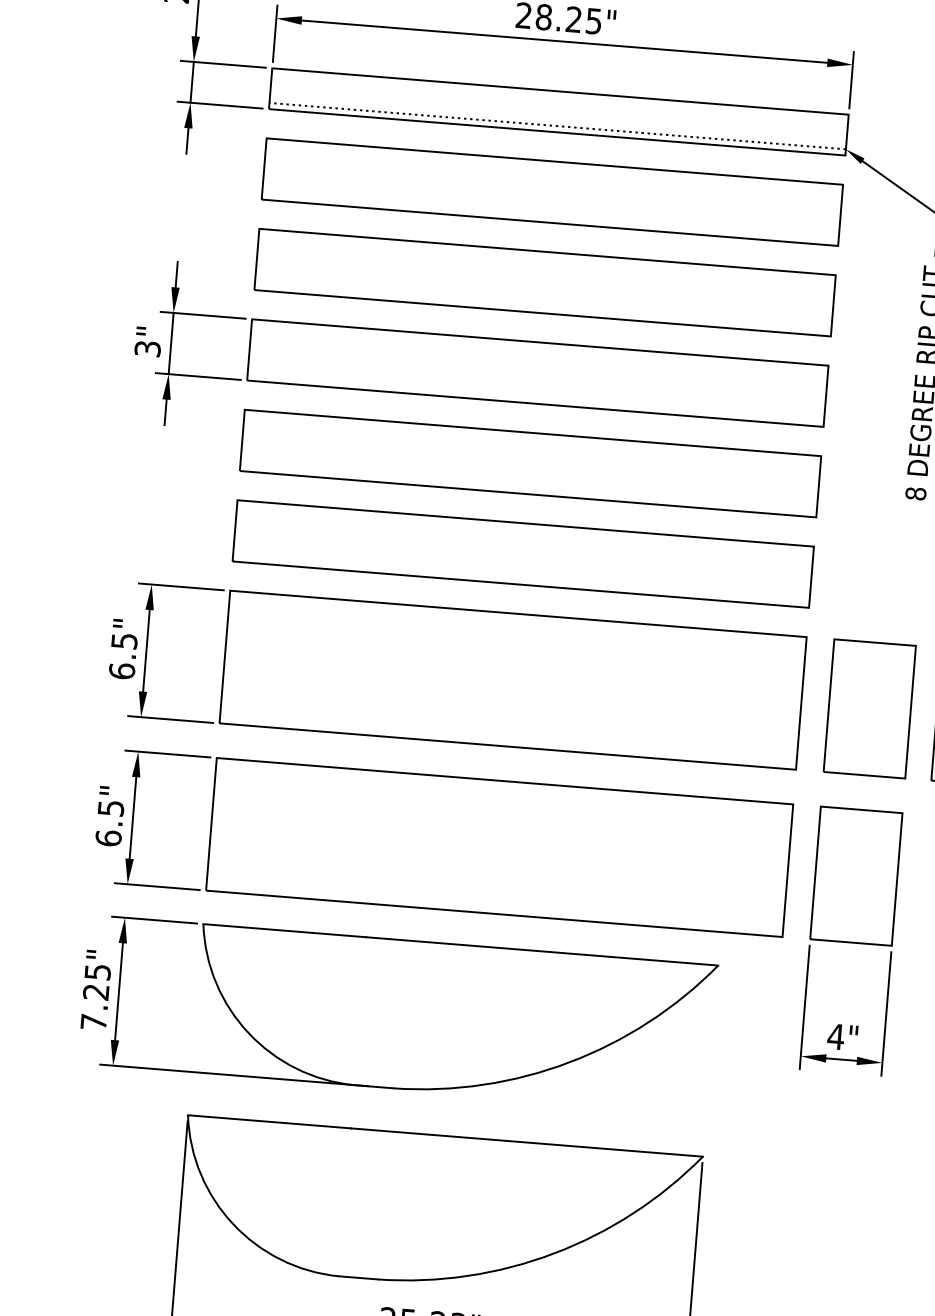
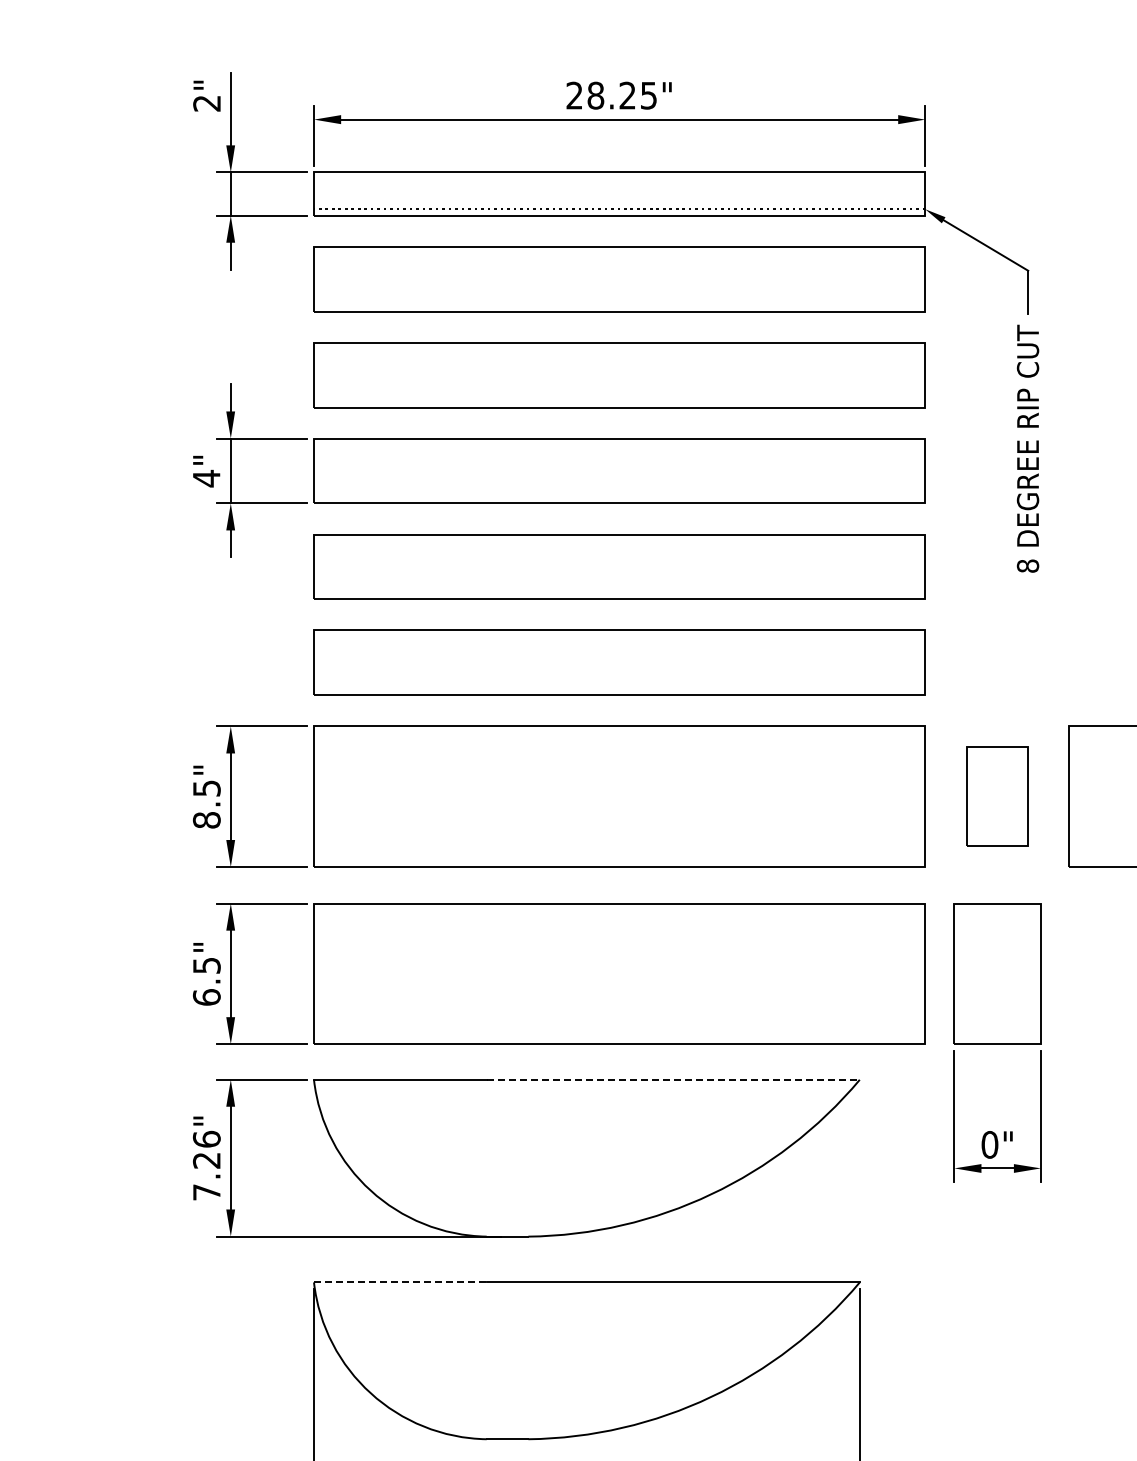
text: (147, 348) -> (206, 478), 3" -> 4"
text: (121, 670) -> (206, 819), 6.5" -> 8.5"
part: (869, 708) -> (997, 796), size x0.7
line: (542, 951) -> (673, 1079), solid -> dashed
text: (97, 971) -> (206, 1138), 7.25" -> 7.26"
text: (835, 1036) -> (989, 1144), 4" -> 0"
line: (269, 1121) -> (400, 1282), solid -> dashed

